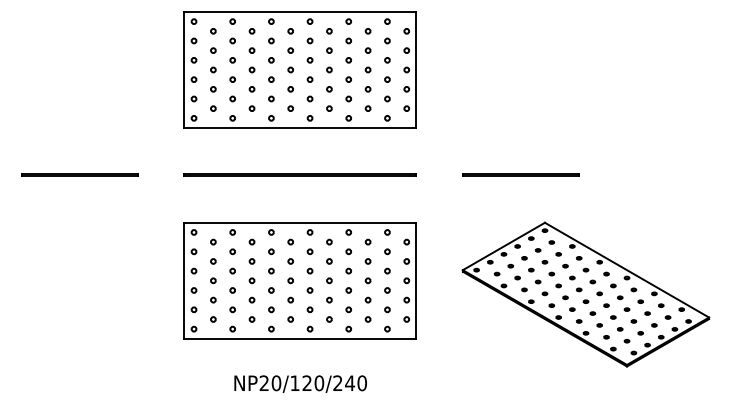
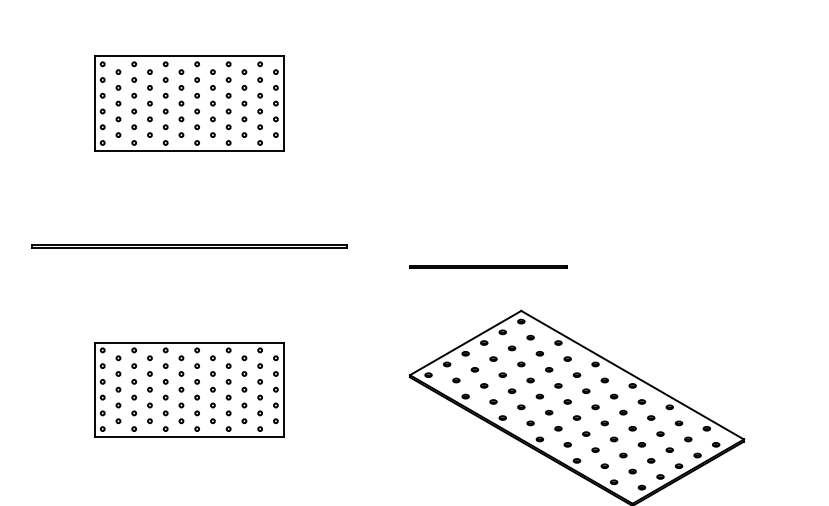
part: (299, 69) -> (188, 102), size x0.6
line: (520, 174) -> (488, 265), moved
part: (299, 280) -> (188, 389), size x0.6

